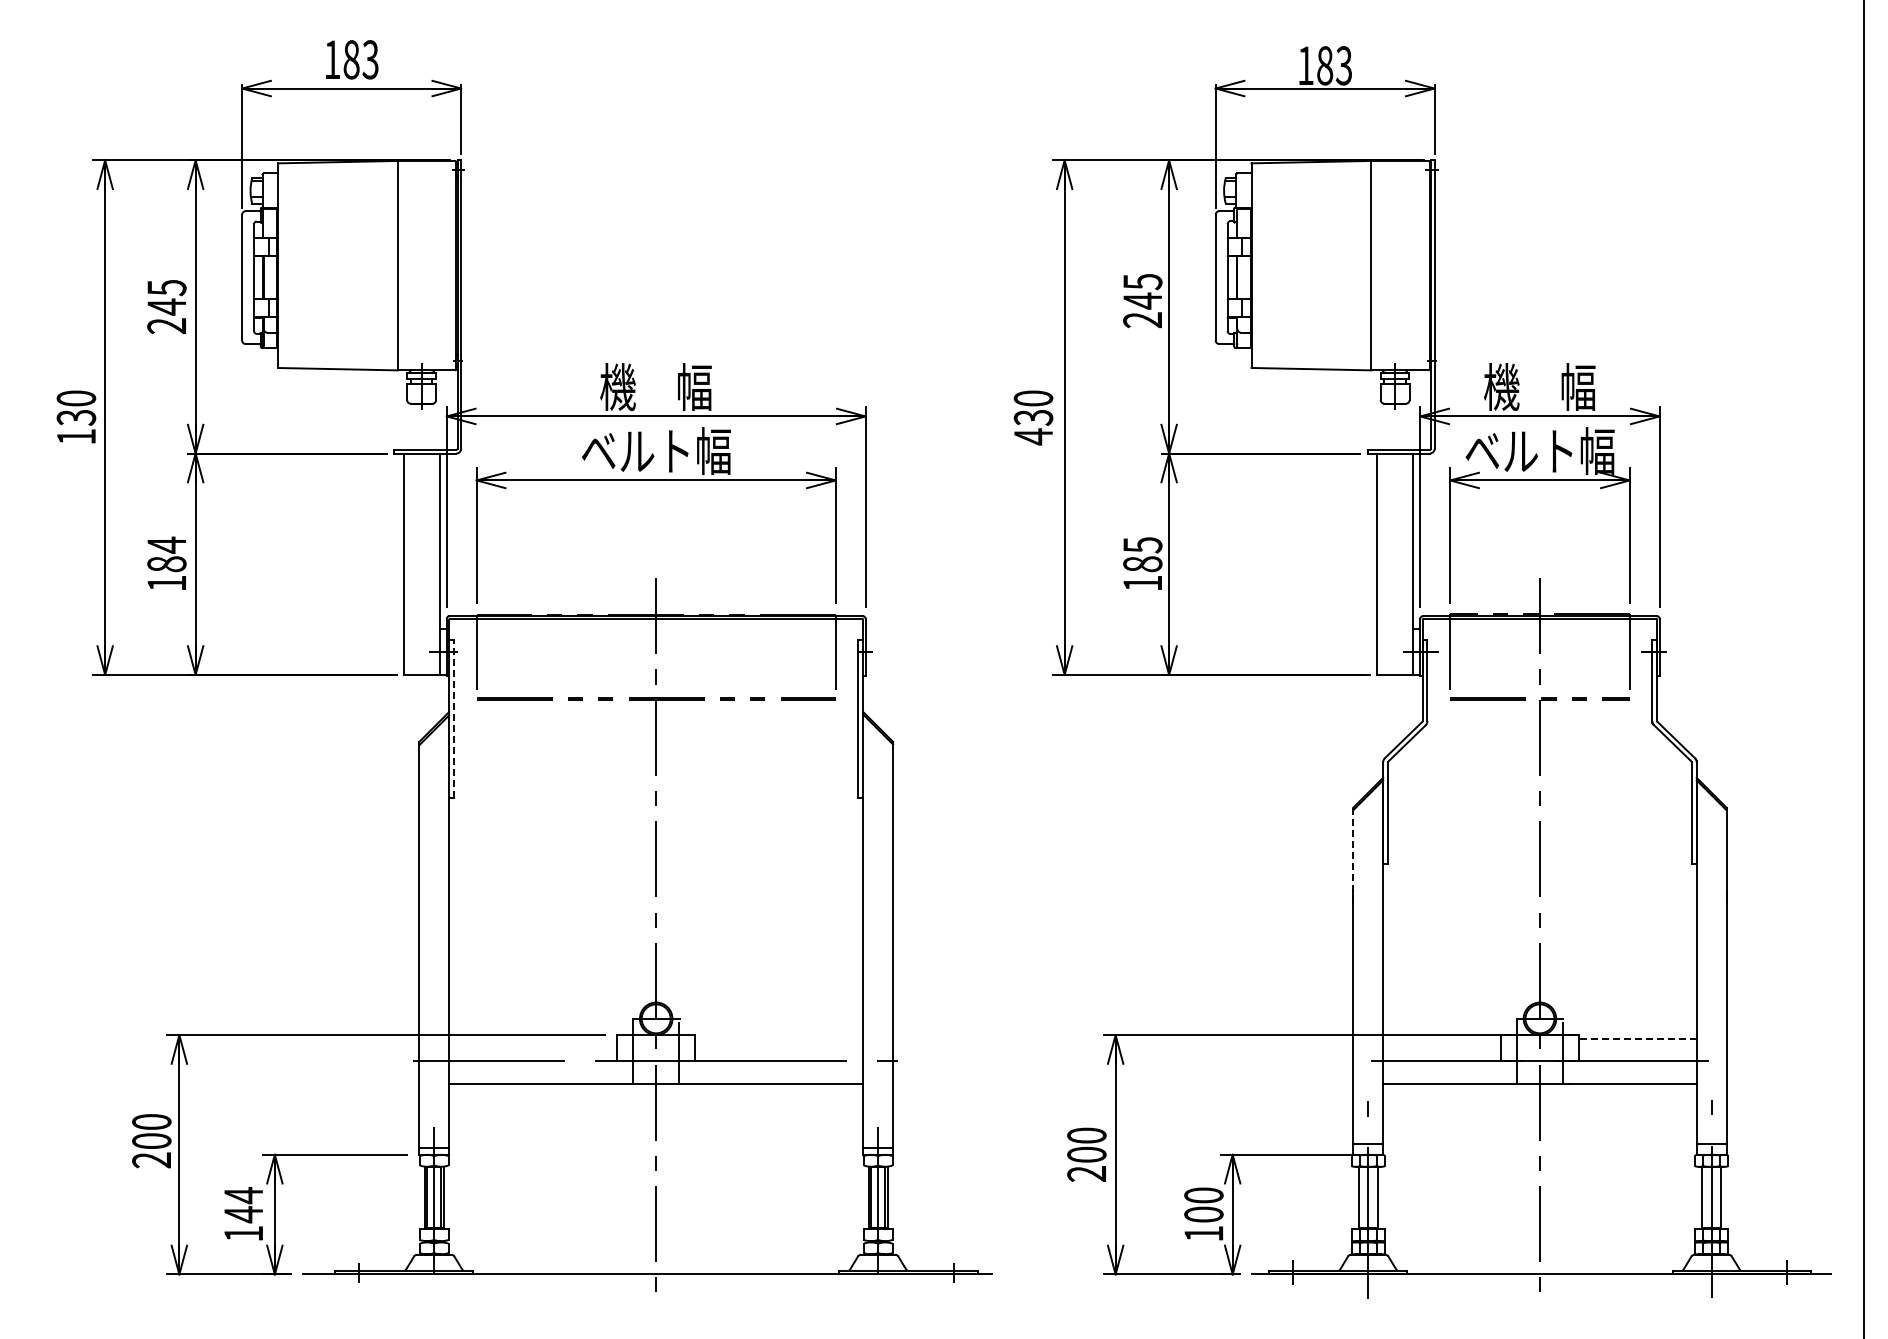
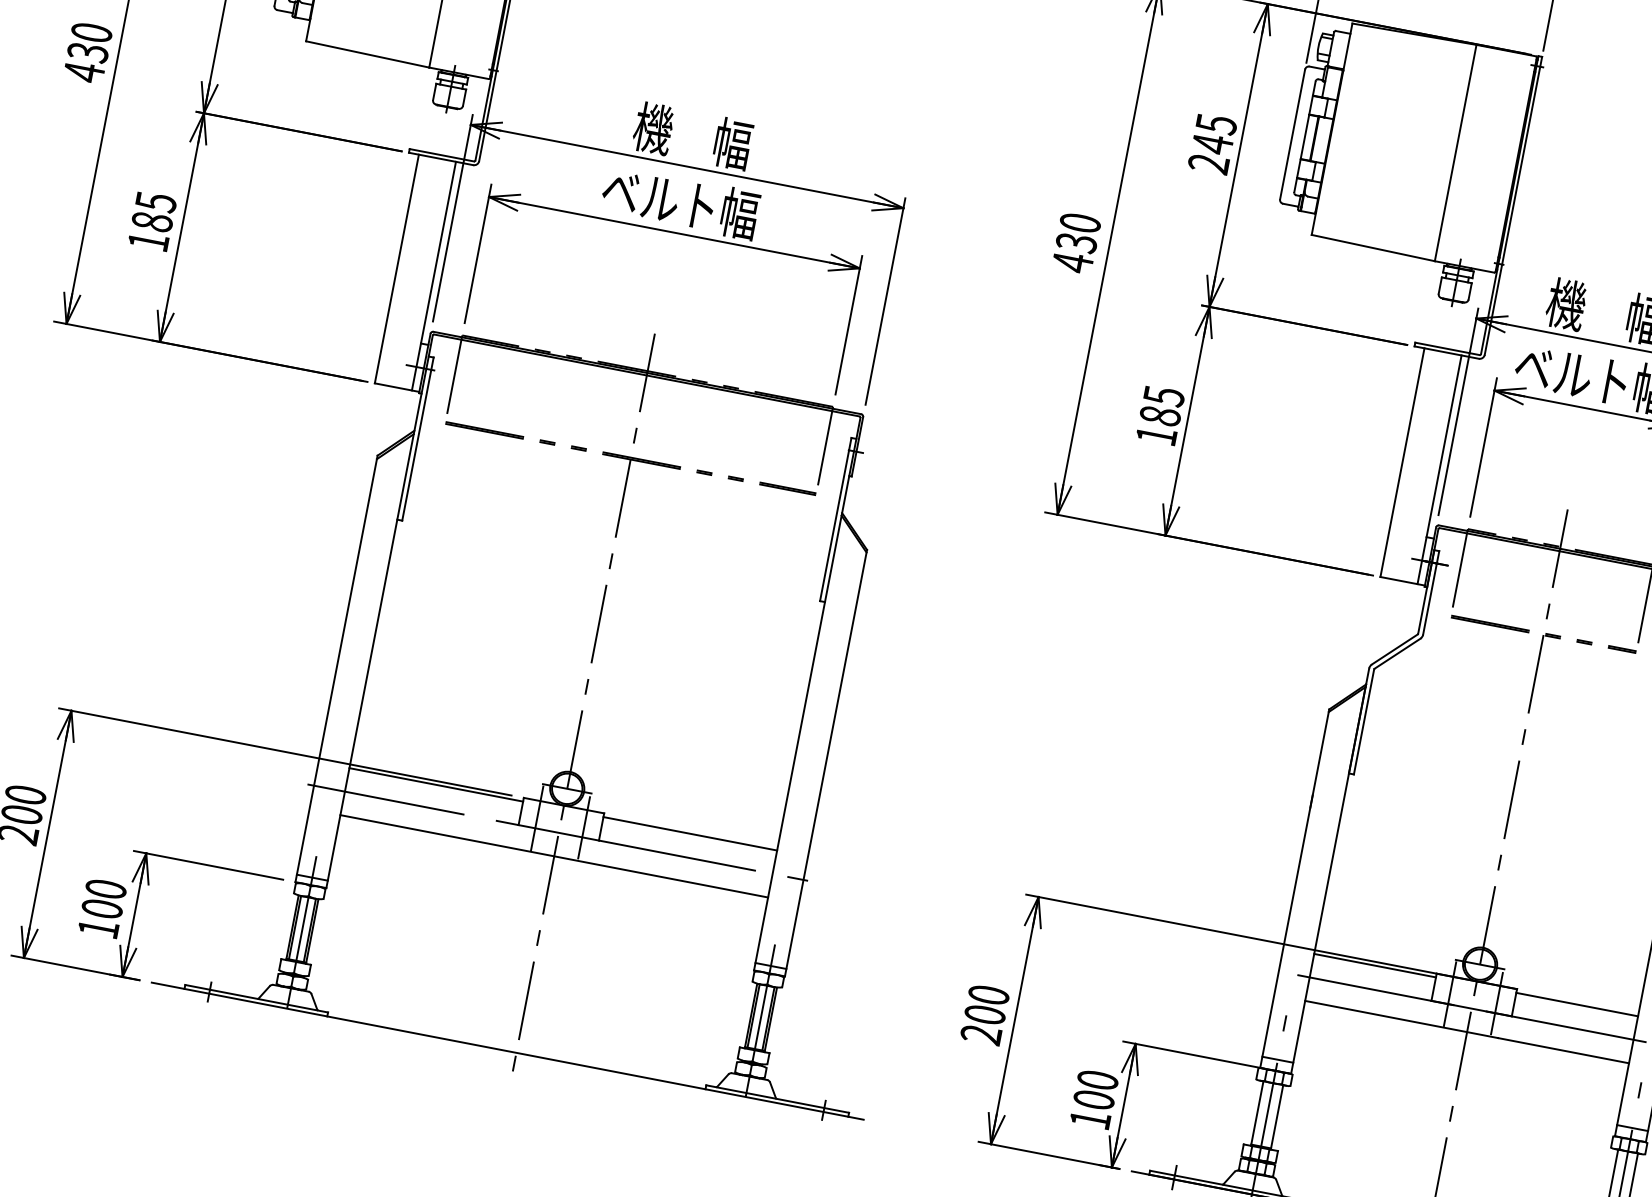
text: (76, 436) -> (84, 71), 130 -> 430
text: (166, 544) -> (155, 201), 184 -> 185
line: (453, 719) -> (417, 439), dashed -> solid
line: (1353, 855) -> (1320, 758), dashed -> solid
line: (533, 1038) -> (436, 784), added
line: (779, 1038) -> (690, 833), added
line: (1442, 1038) -> (1375, 965), added
line: (1637, 1038) -> (1576, 1004), dashed -> solid
text: (243, 1205) -> (103, 899), 144 -> 100

